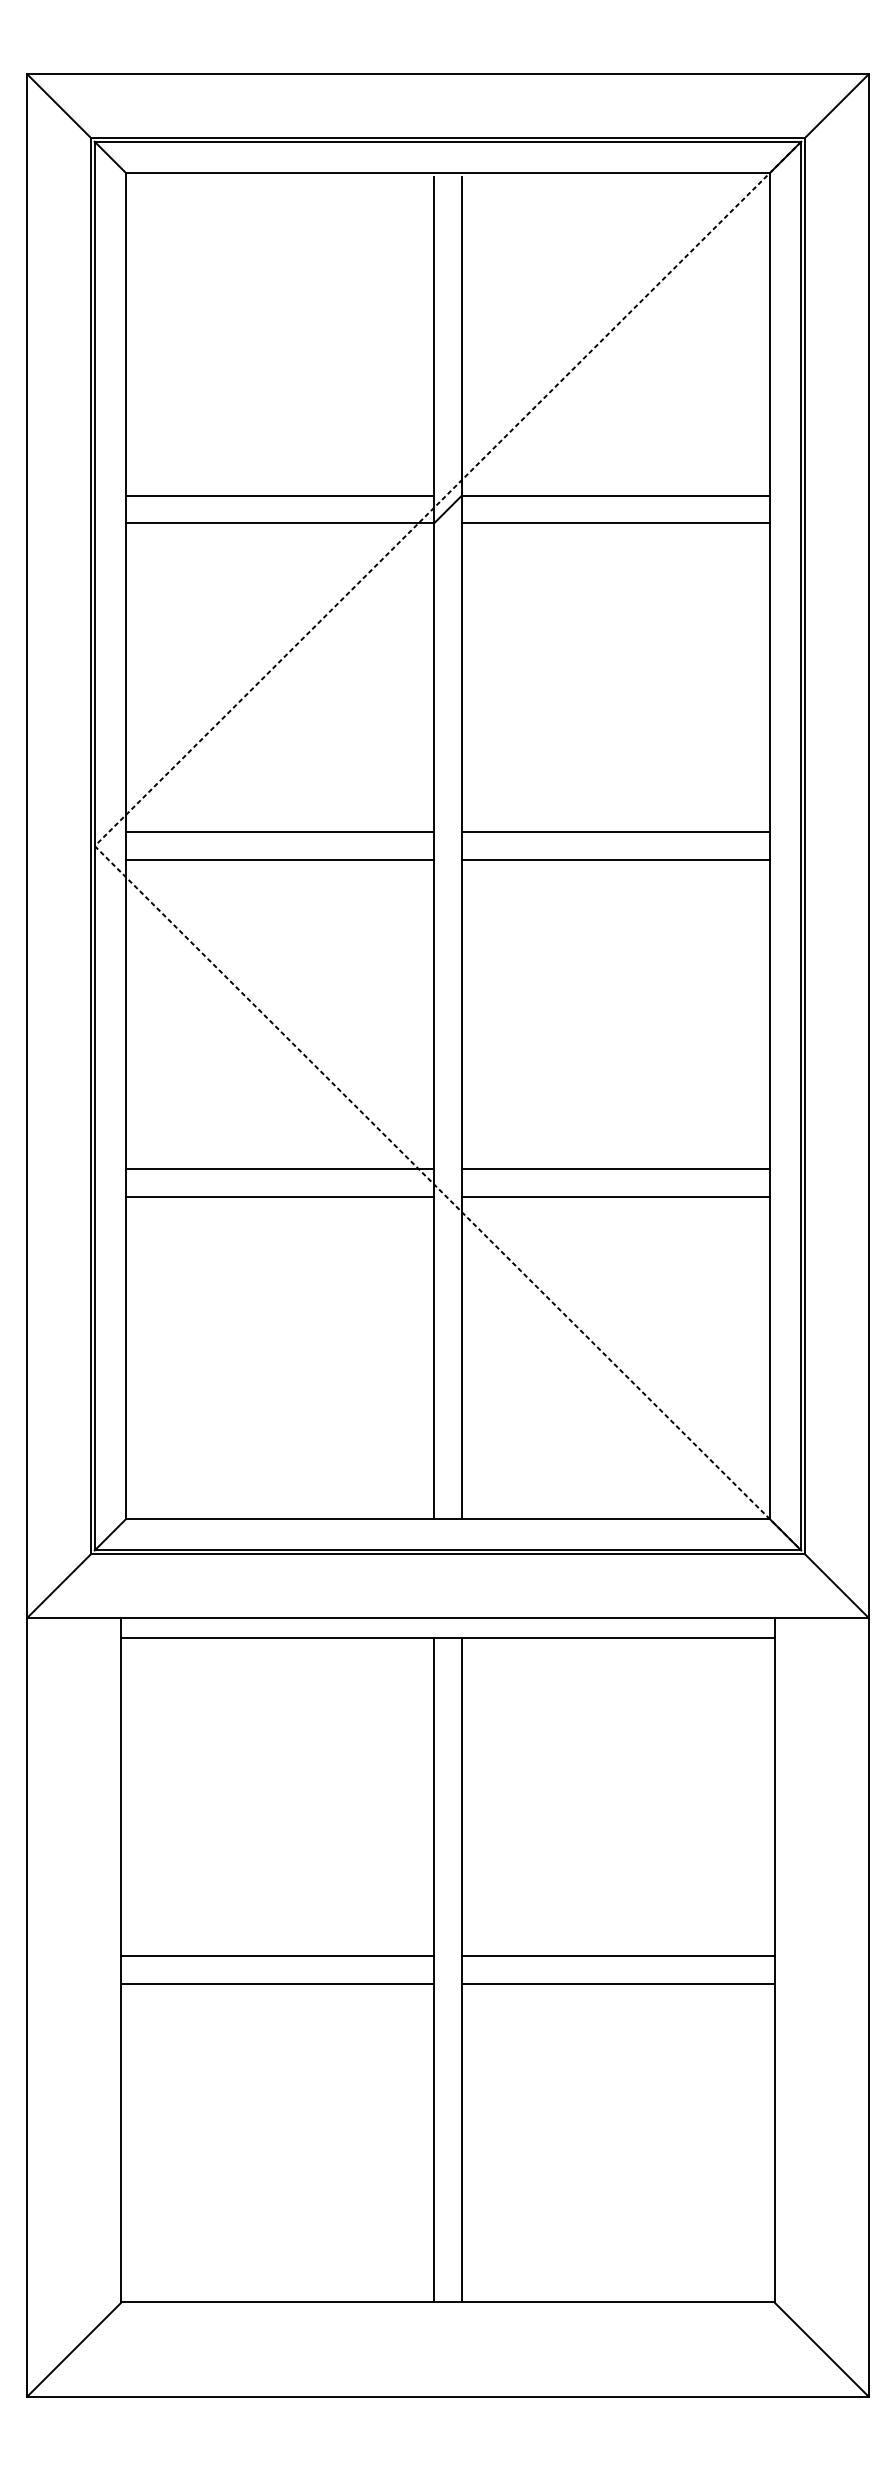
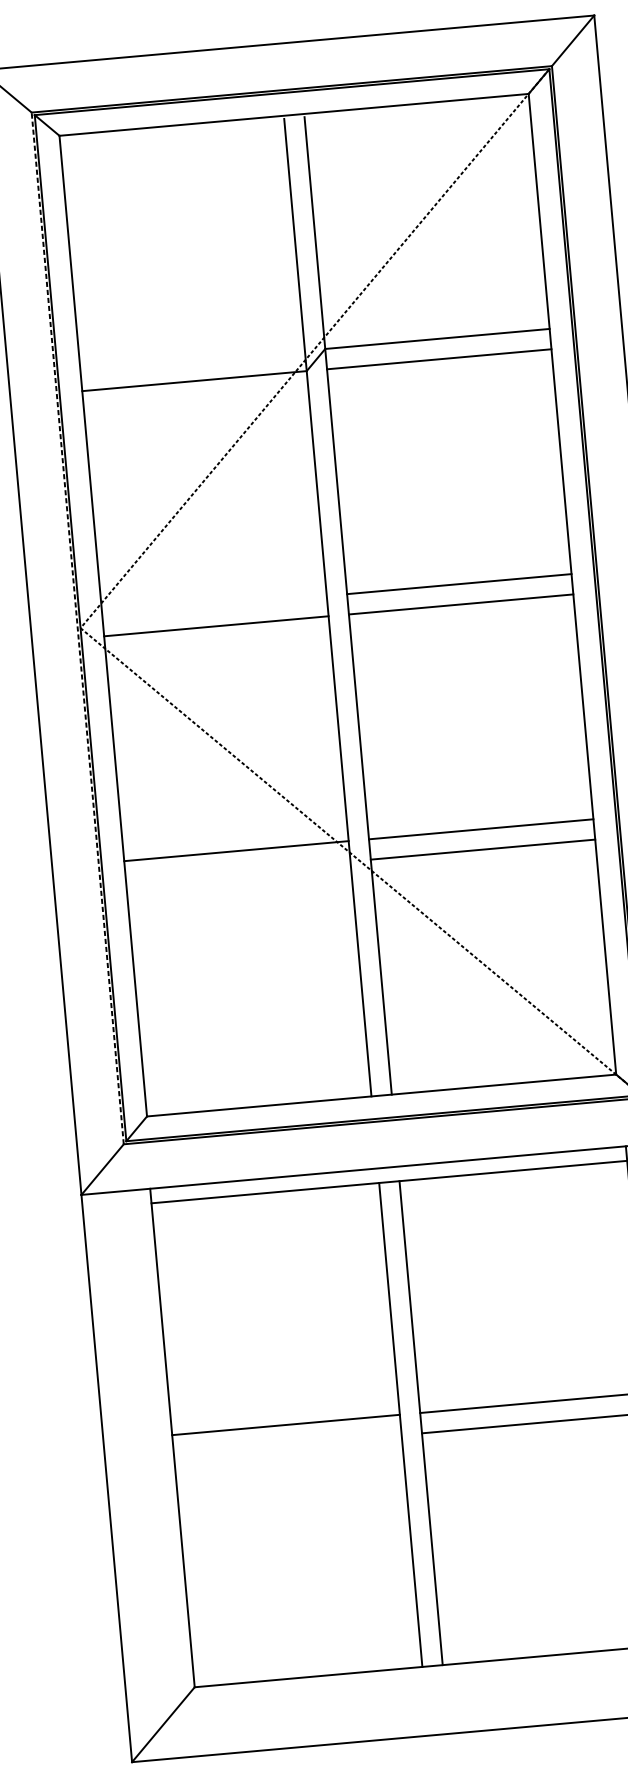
line: (279, 495) -> (192, 360), removed
line: (279, 832) -> (214, 606), removed
line: (90, 845) -> (77, 628), solid -> dashed
line: (279, 1196) -> (237, 871), removed
line: (277, 1984) -> (287, 1445), removed

